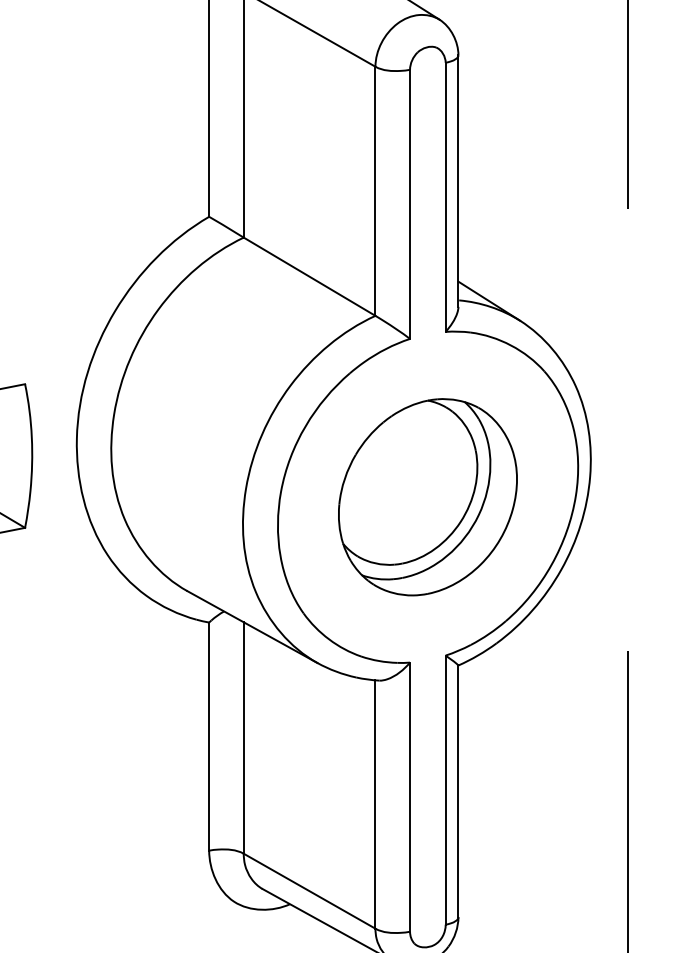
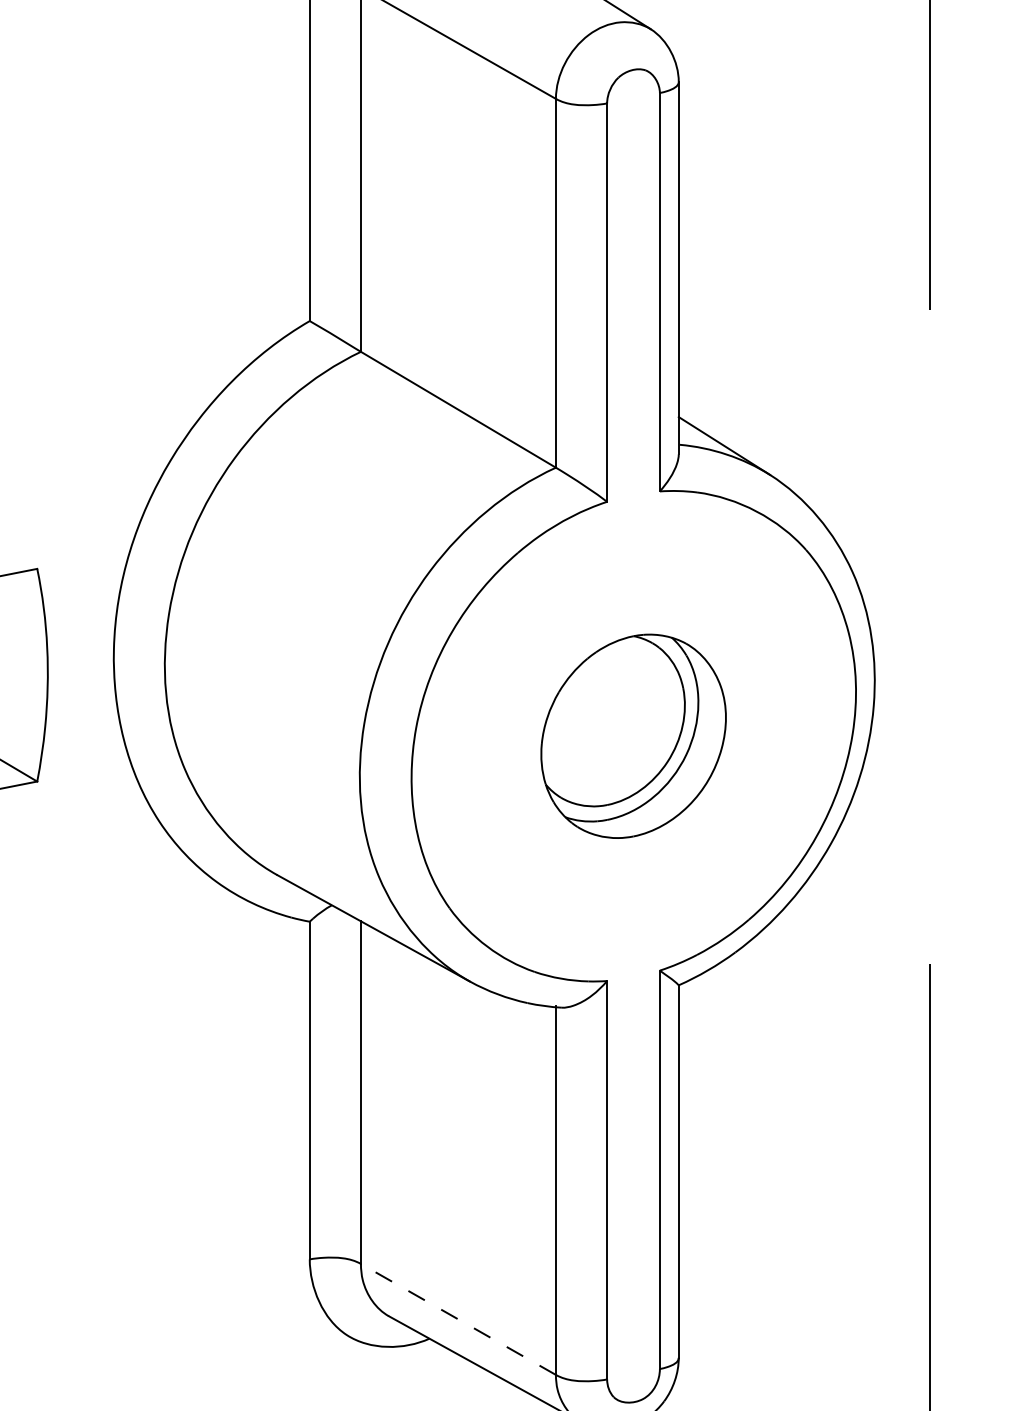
part: (427, 497) -> (632, 736), size x0.7
line: (309, 891) -> (458, 1319), solid -> dashed

